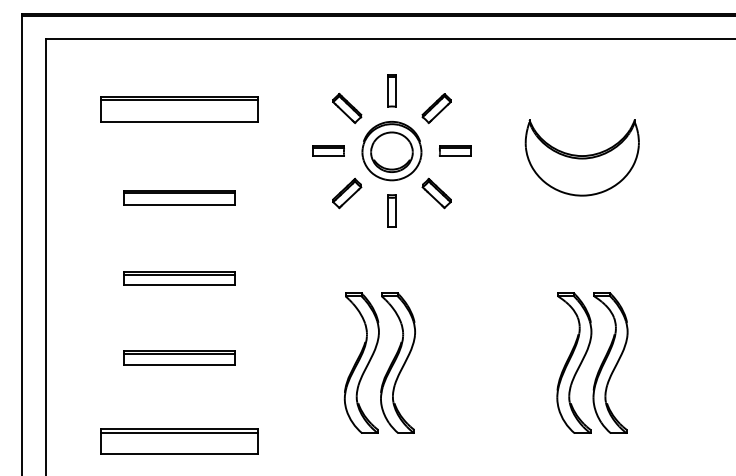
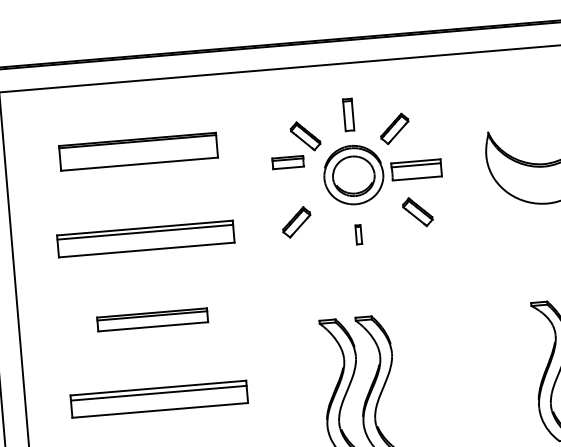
part: (328, 150) -> (287, 161), moved
part: (455, 150) -> (417, 169), size x1.6
part: (347, 193) -> (297, 222), moved
part: (436, 193) -> (417, 212), moved
part: (179, 197) -> (145, 239), size x1.6
part: (391, 210) -> (358, 234), size x0.6
part: (179, 357) -> (159, 398), size x1.6

